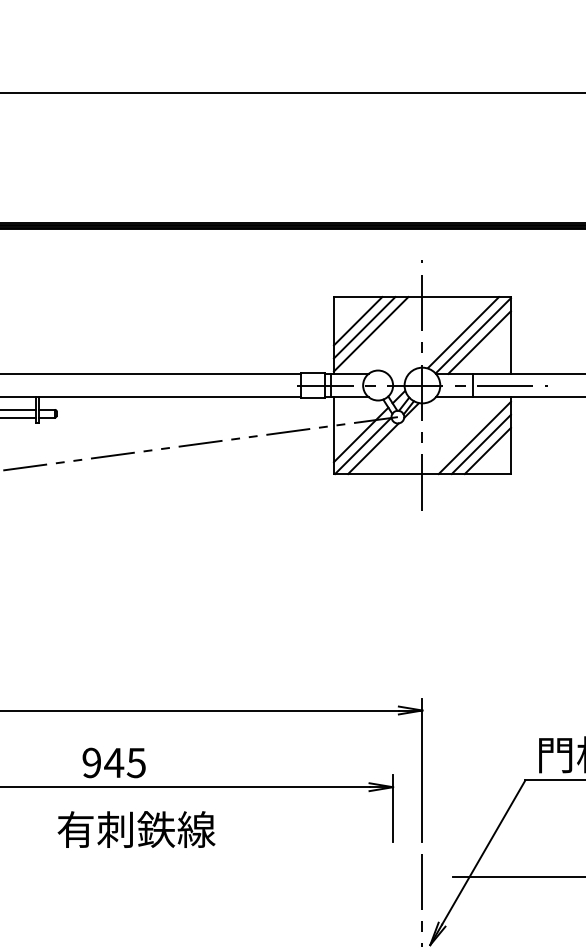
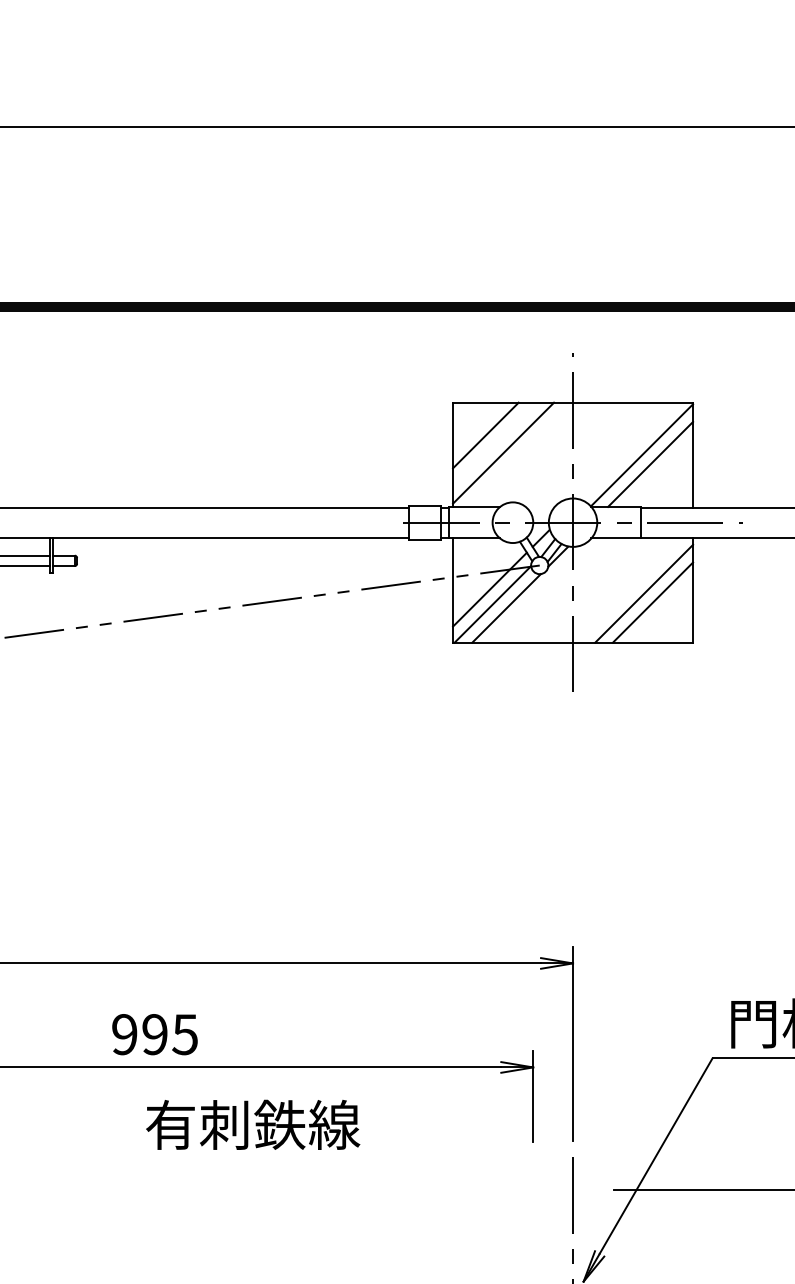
line: (364, 327) -> (494, 443), removed
line: (463, 332) -> (628, 450), removed
line: (487, 450) -> (661, 610), removed
text: (114, 762) -> (155, 1033), 945 -> 995
text: (136, 829) -> (253, 1124), moved

